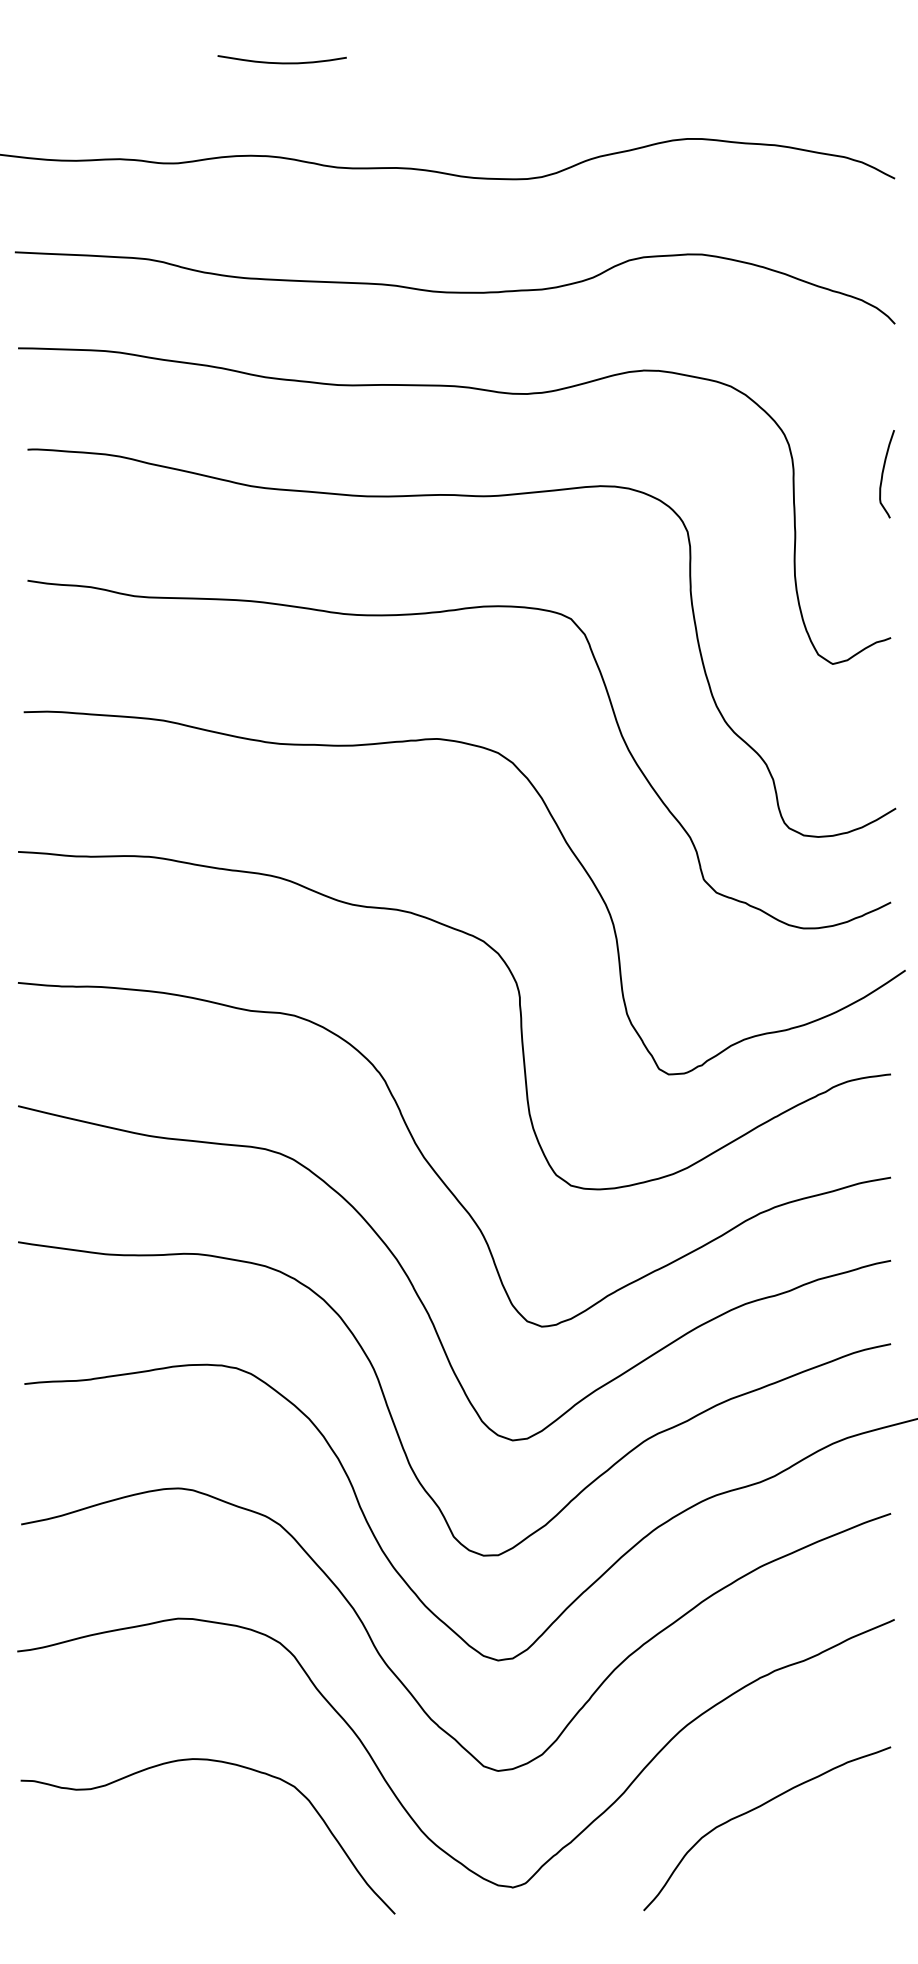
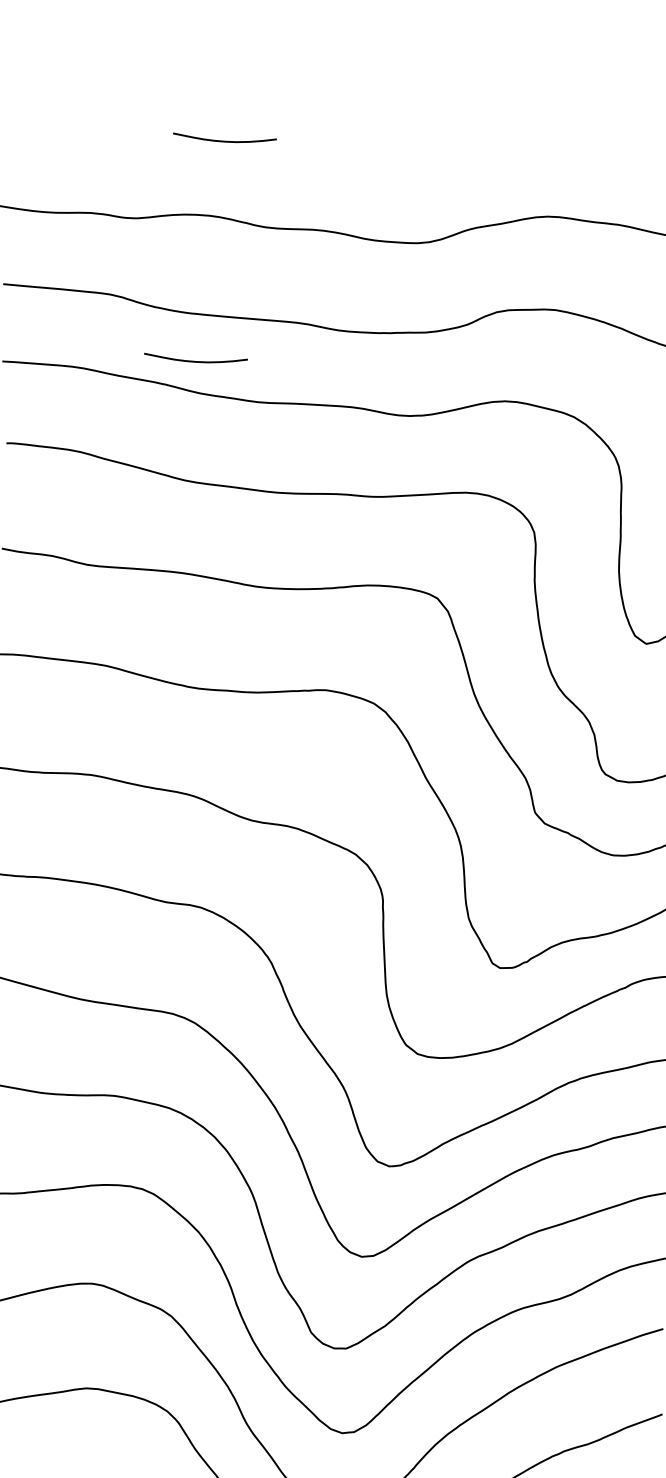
curve: (257, 337) -> (195, 361), added

